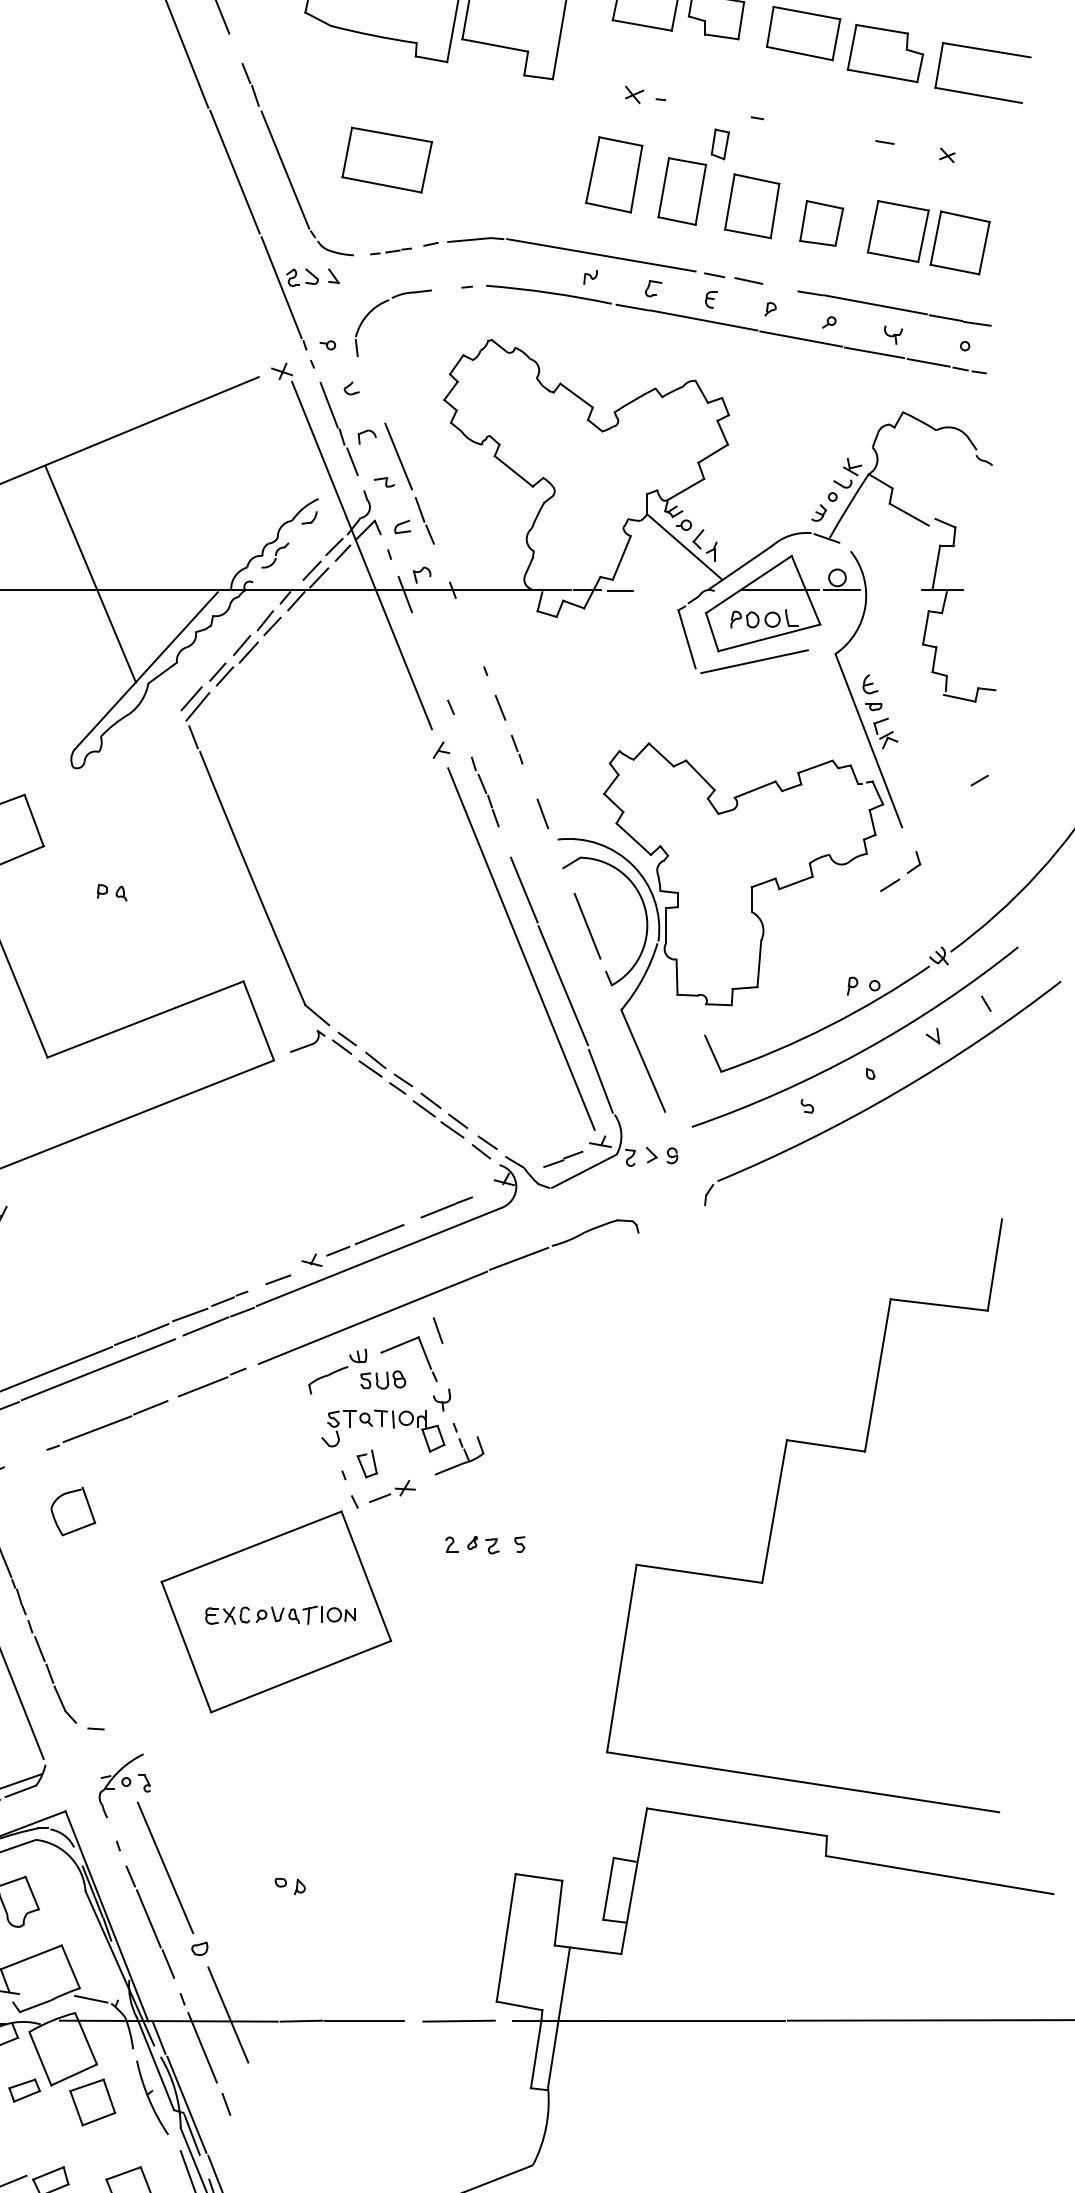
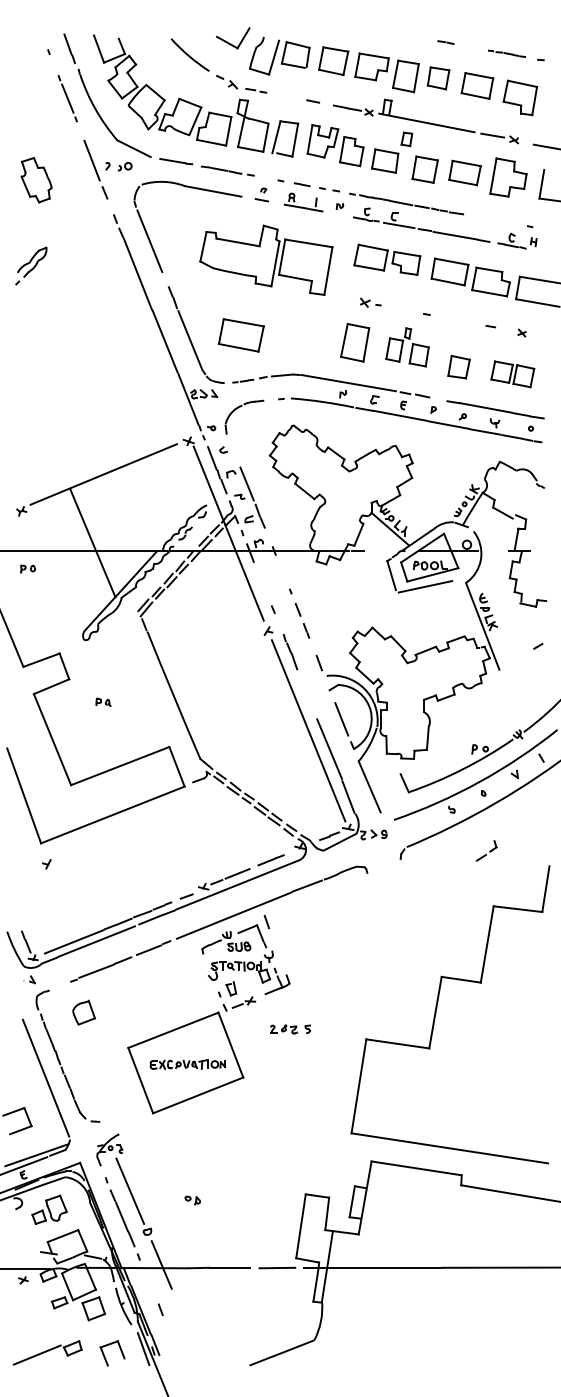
part: (718, 184) -> (407, 347), size x0.7
part: (928, 238) -> (512, 374), size x0.7
part: (900, 870) -> (486, 850), moved
line: (523, 890) -> (309, 701), removed
line: (201, 2045) -> (148, 1280), removed

